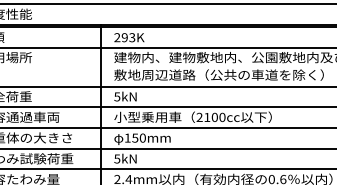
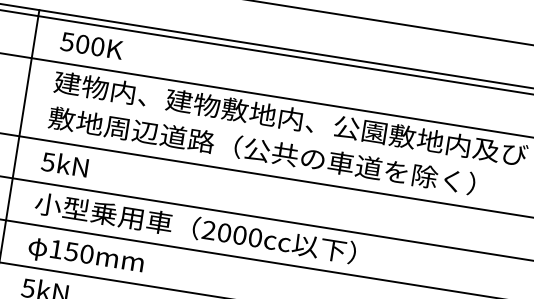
text: (124, 37) -> (82, 43), 293K -> 500K
text: (207, 117) -> (224, 233), 2100cc -> 2000cc

